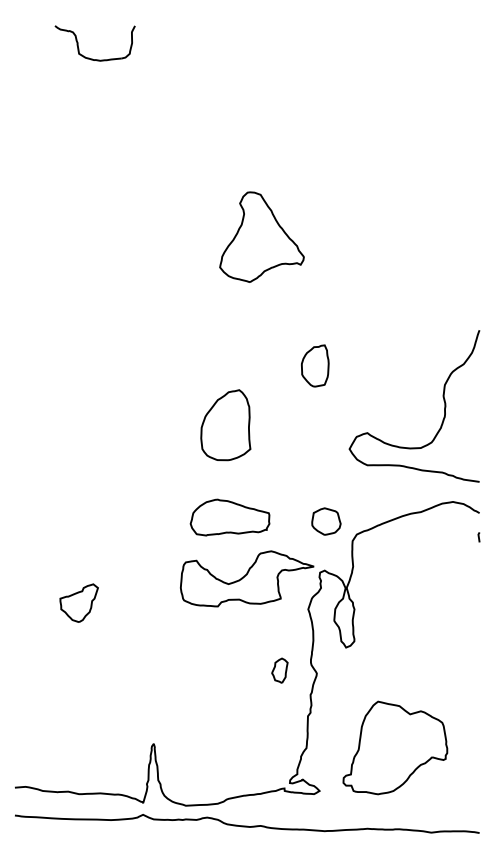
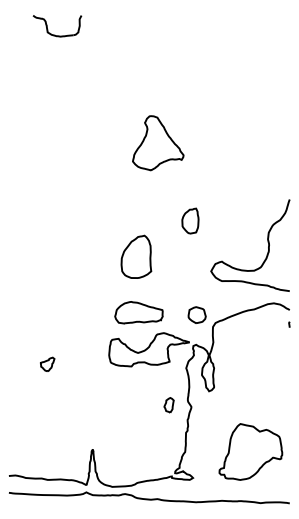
part: (78, 603) -> (47, 364), size x0.6
part: (394, 747) -> (250, 451), moved

